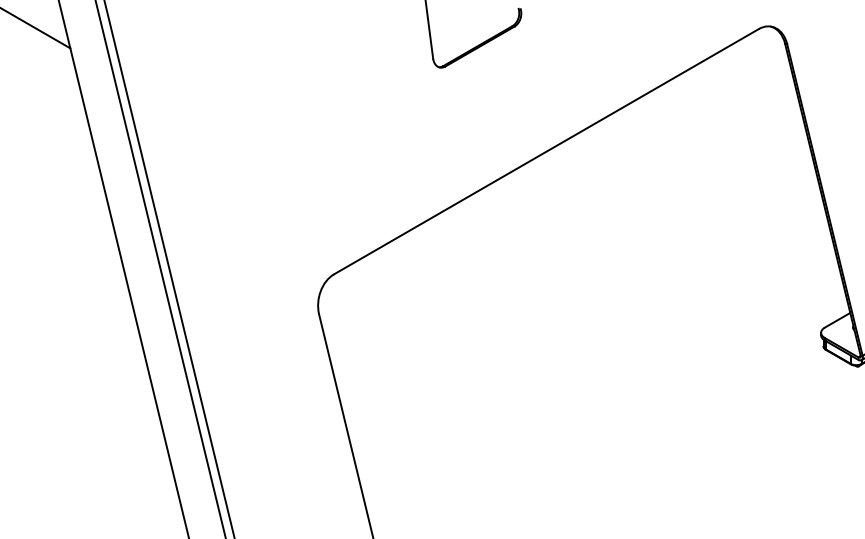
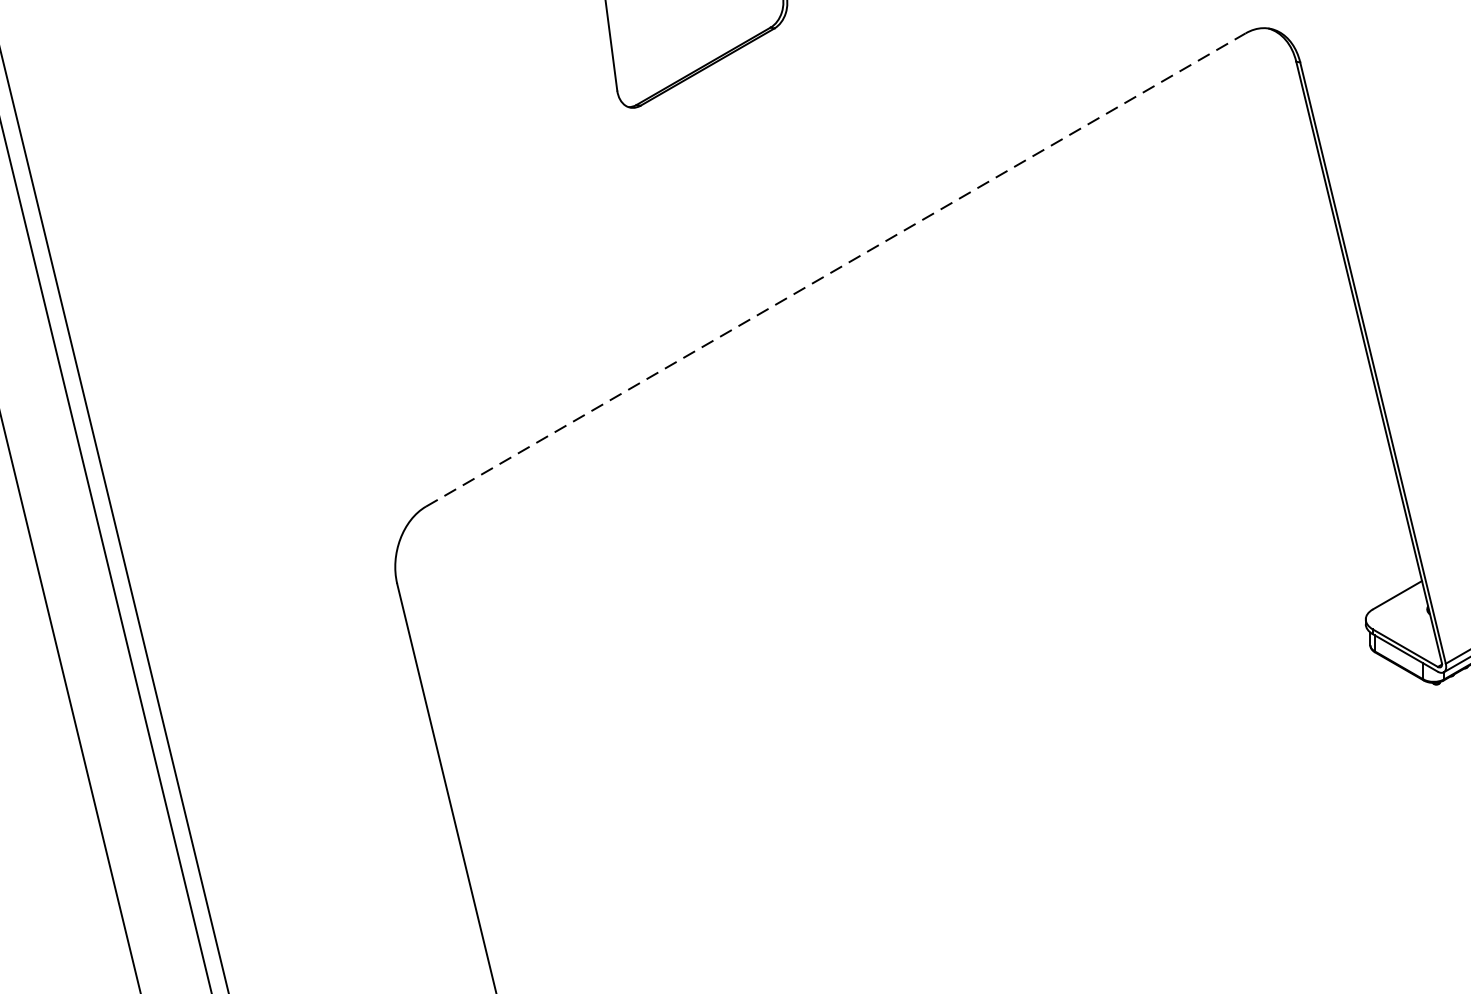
line: (546, 151) -> (835, 269), solid -> dashed

